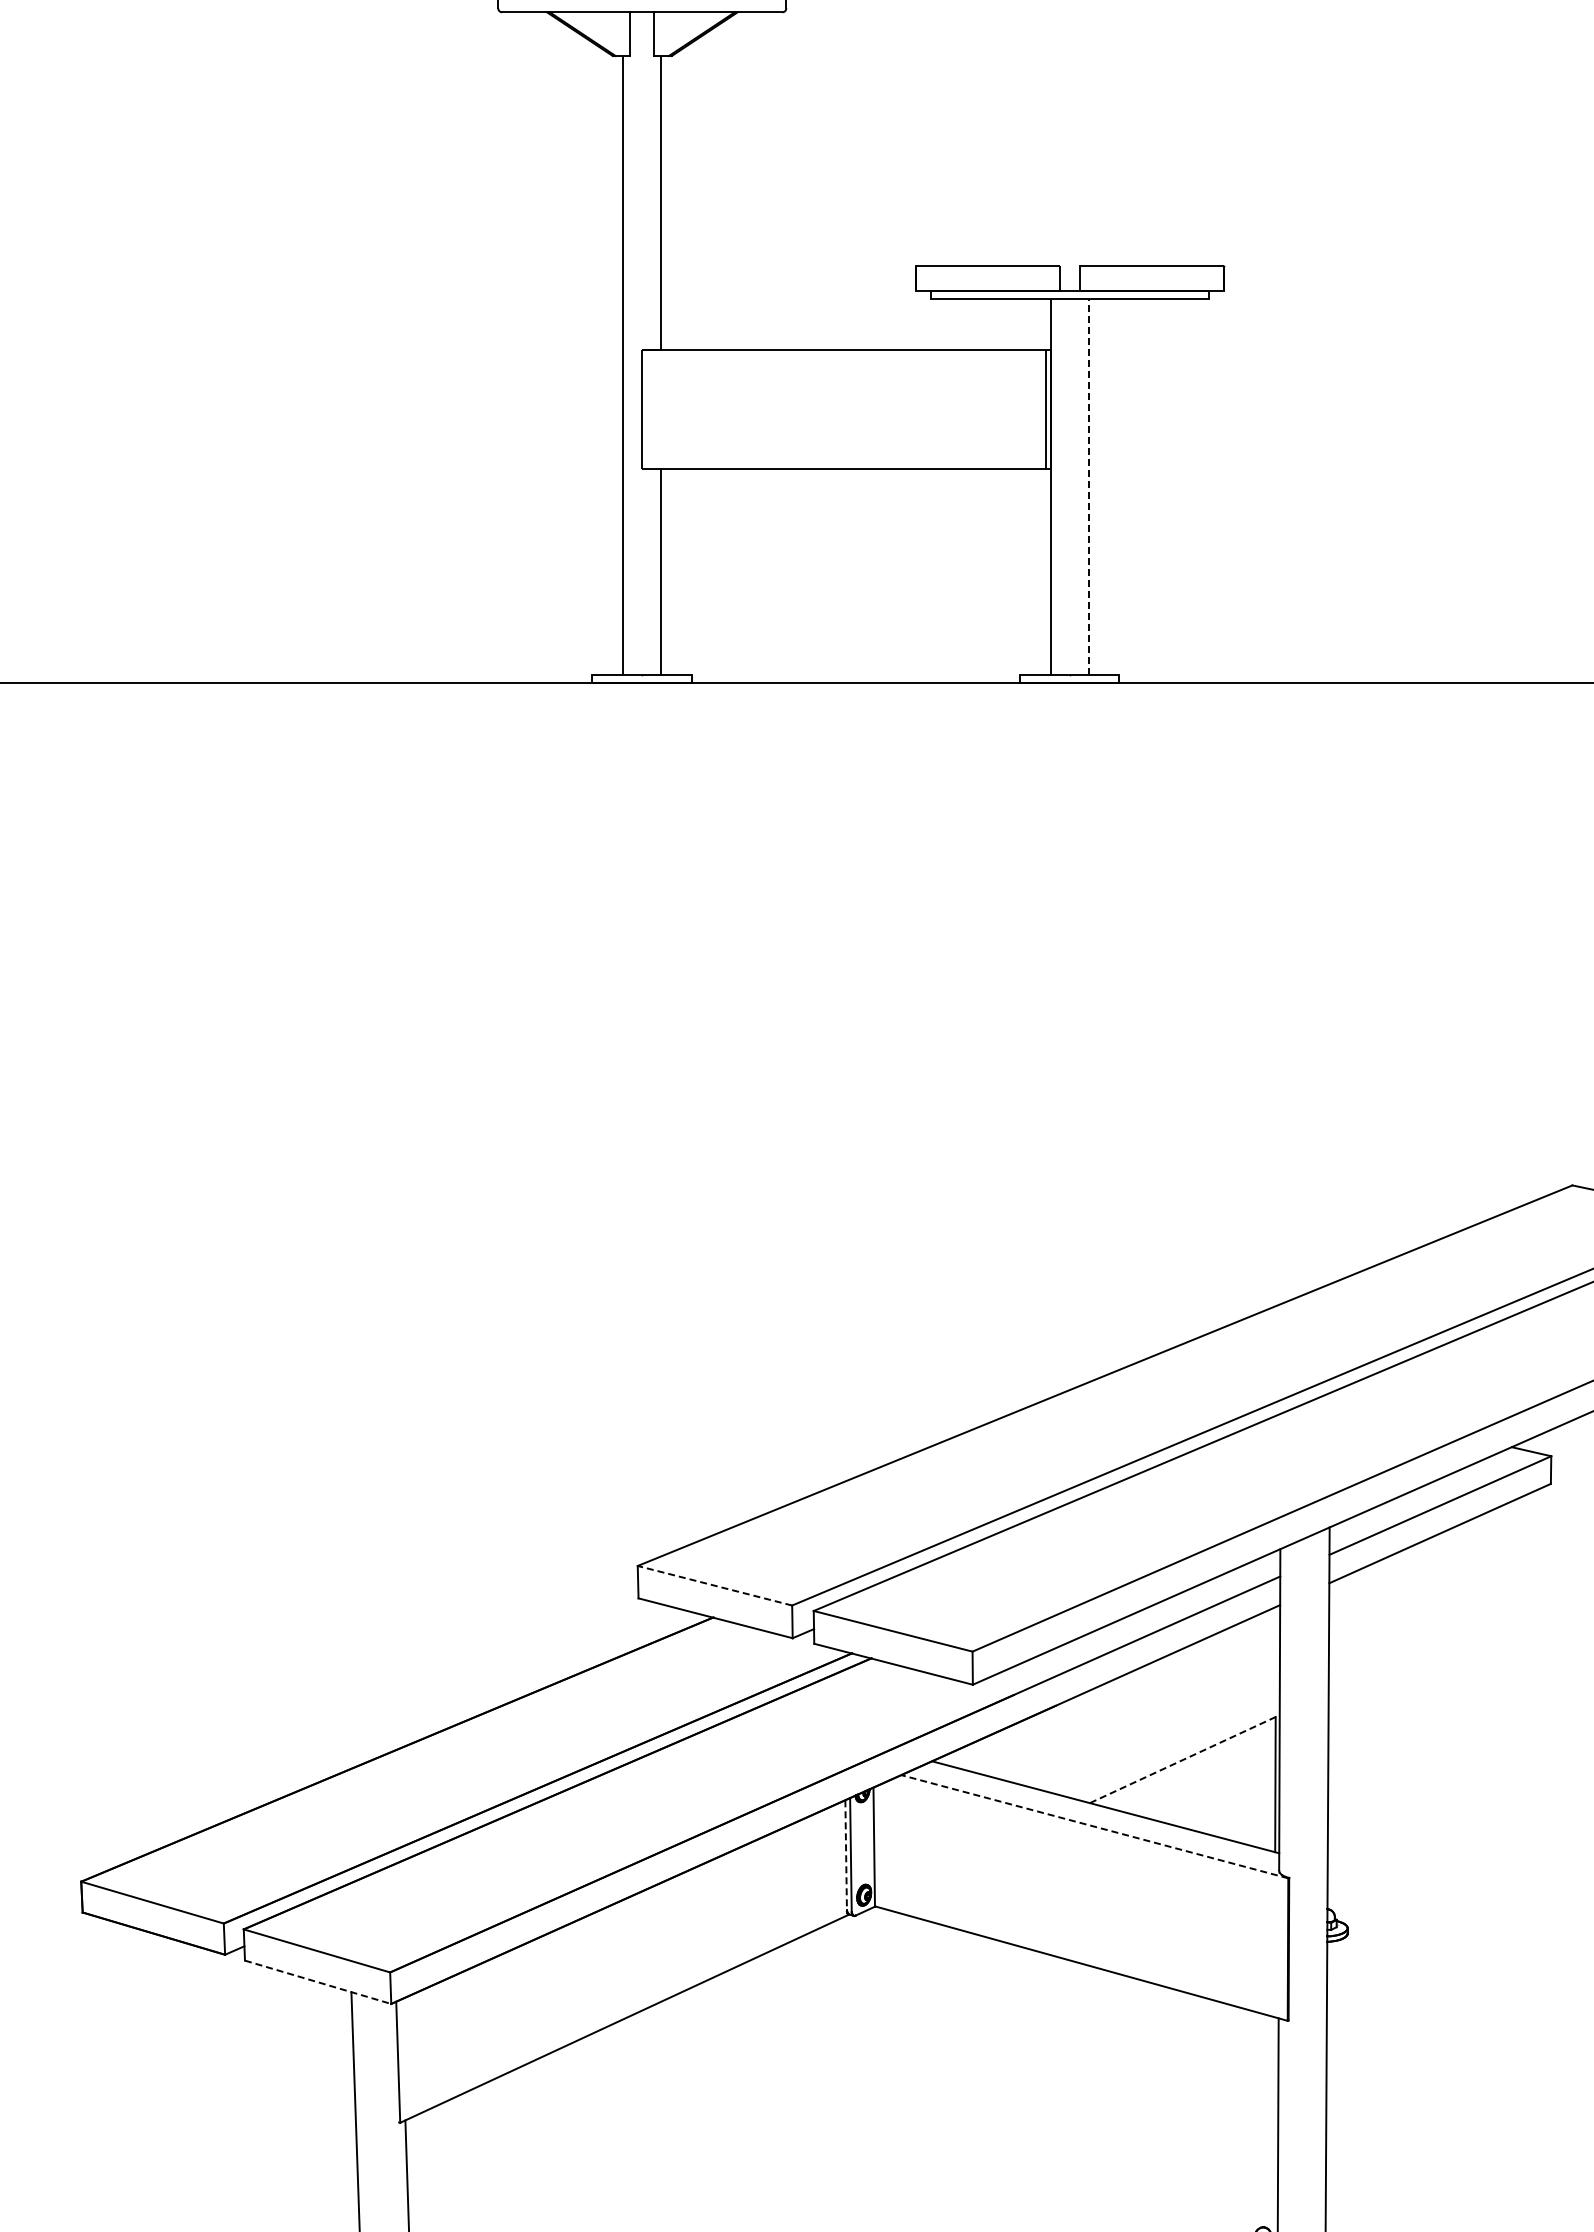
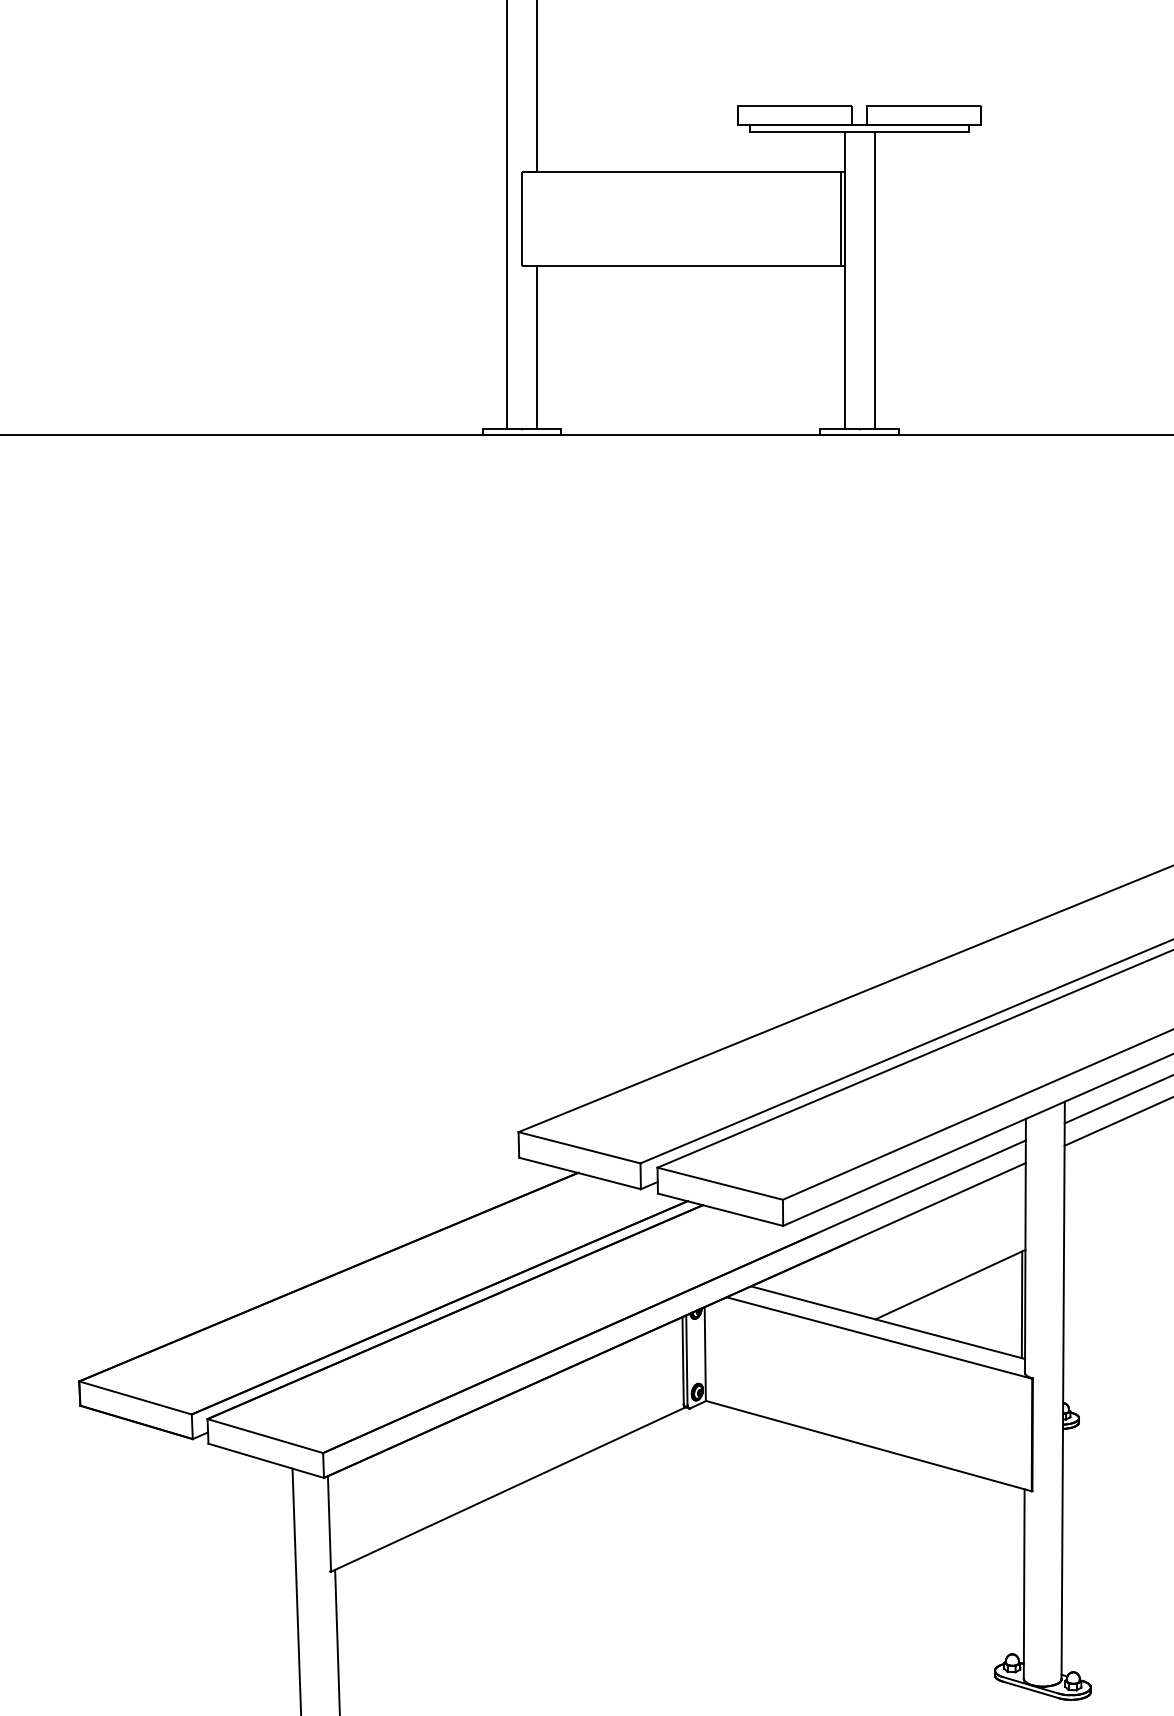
line: (1088, 486) -> (874, 279), dashed -> solid
line: (714, 1585) -> (579, 1147), dashed -> solid
line: (1184, 1759) -> (950, 1284), dashed -> solid
line: (1094, 1826) -> (879, 1337), dashed -> solid
line: (846, 1855) -> (683, 1360), dashed -> solid
line: (318, 1982) -> (266, 1461), dashed -> solid

